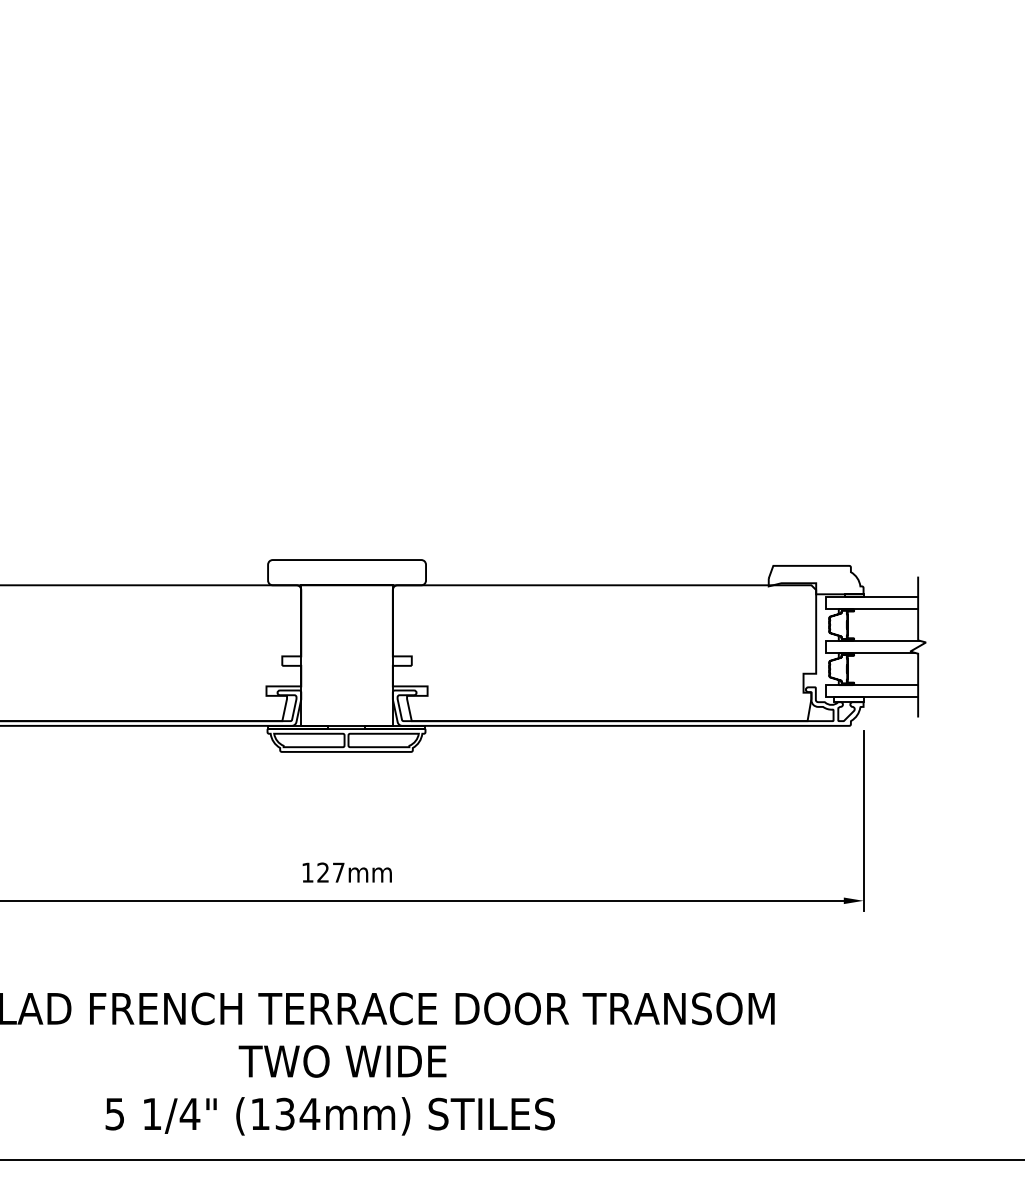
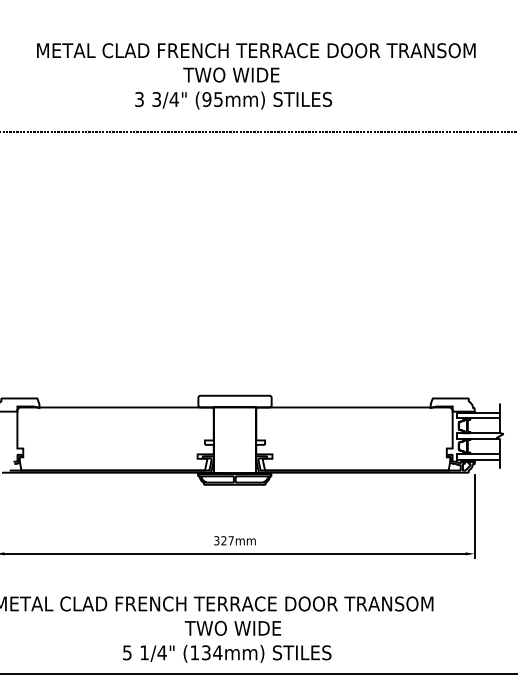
text: (307, 872) -> (216, 540), 127mm -> 327mm

